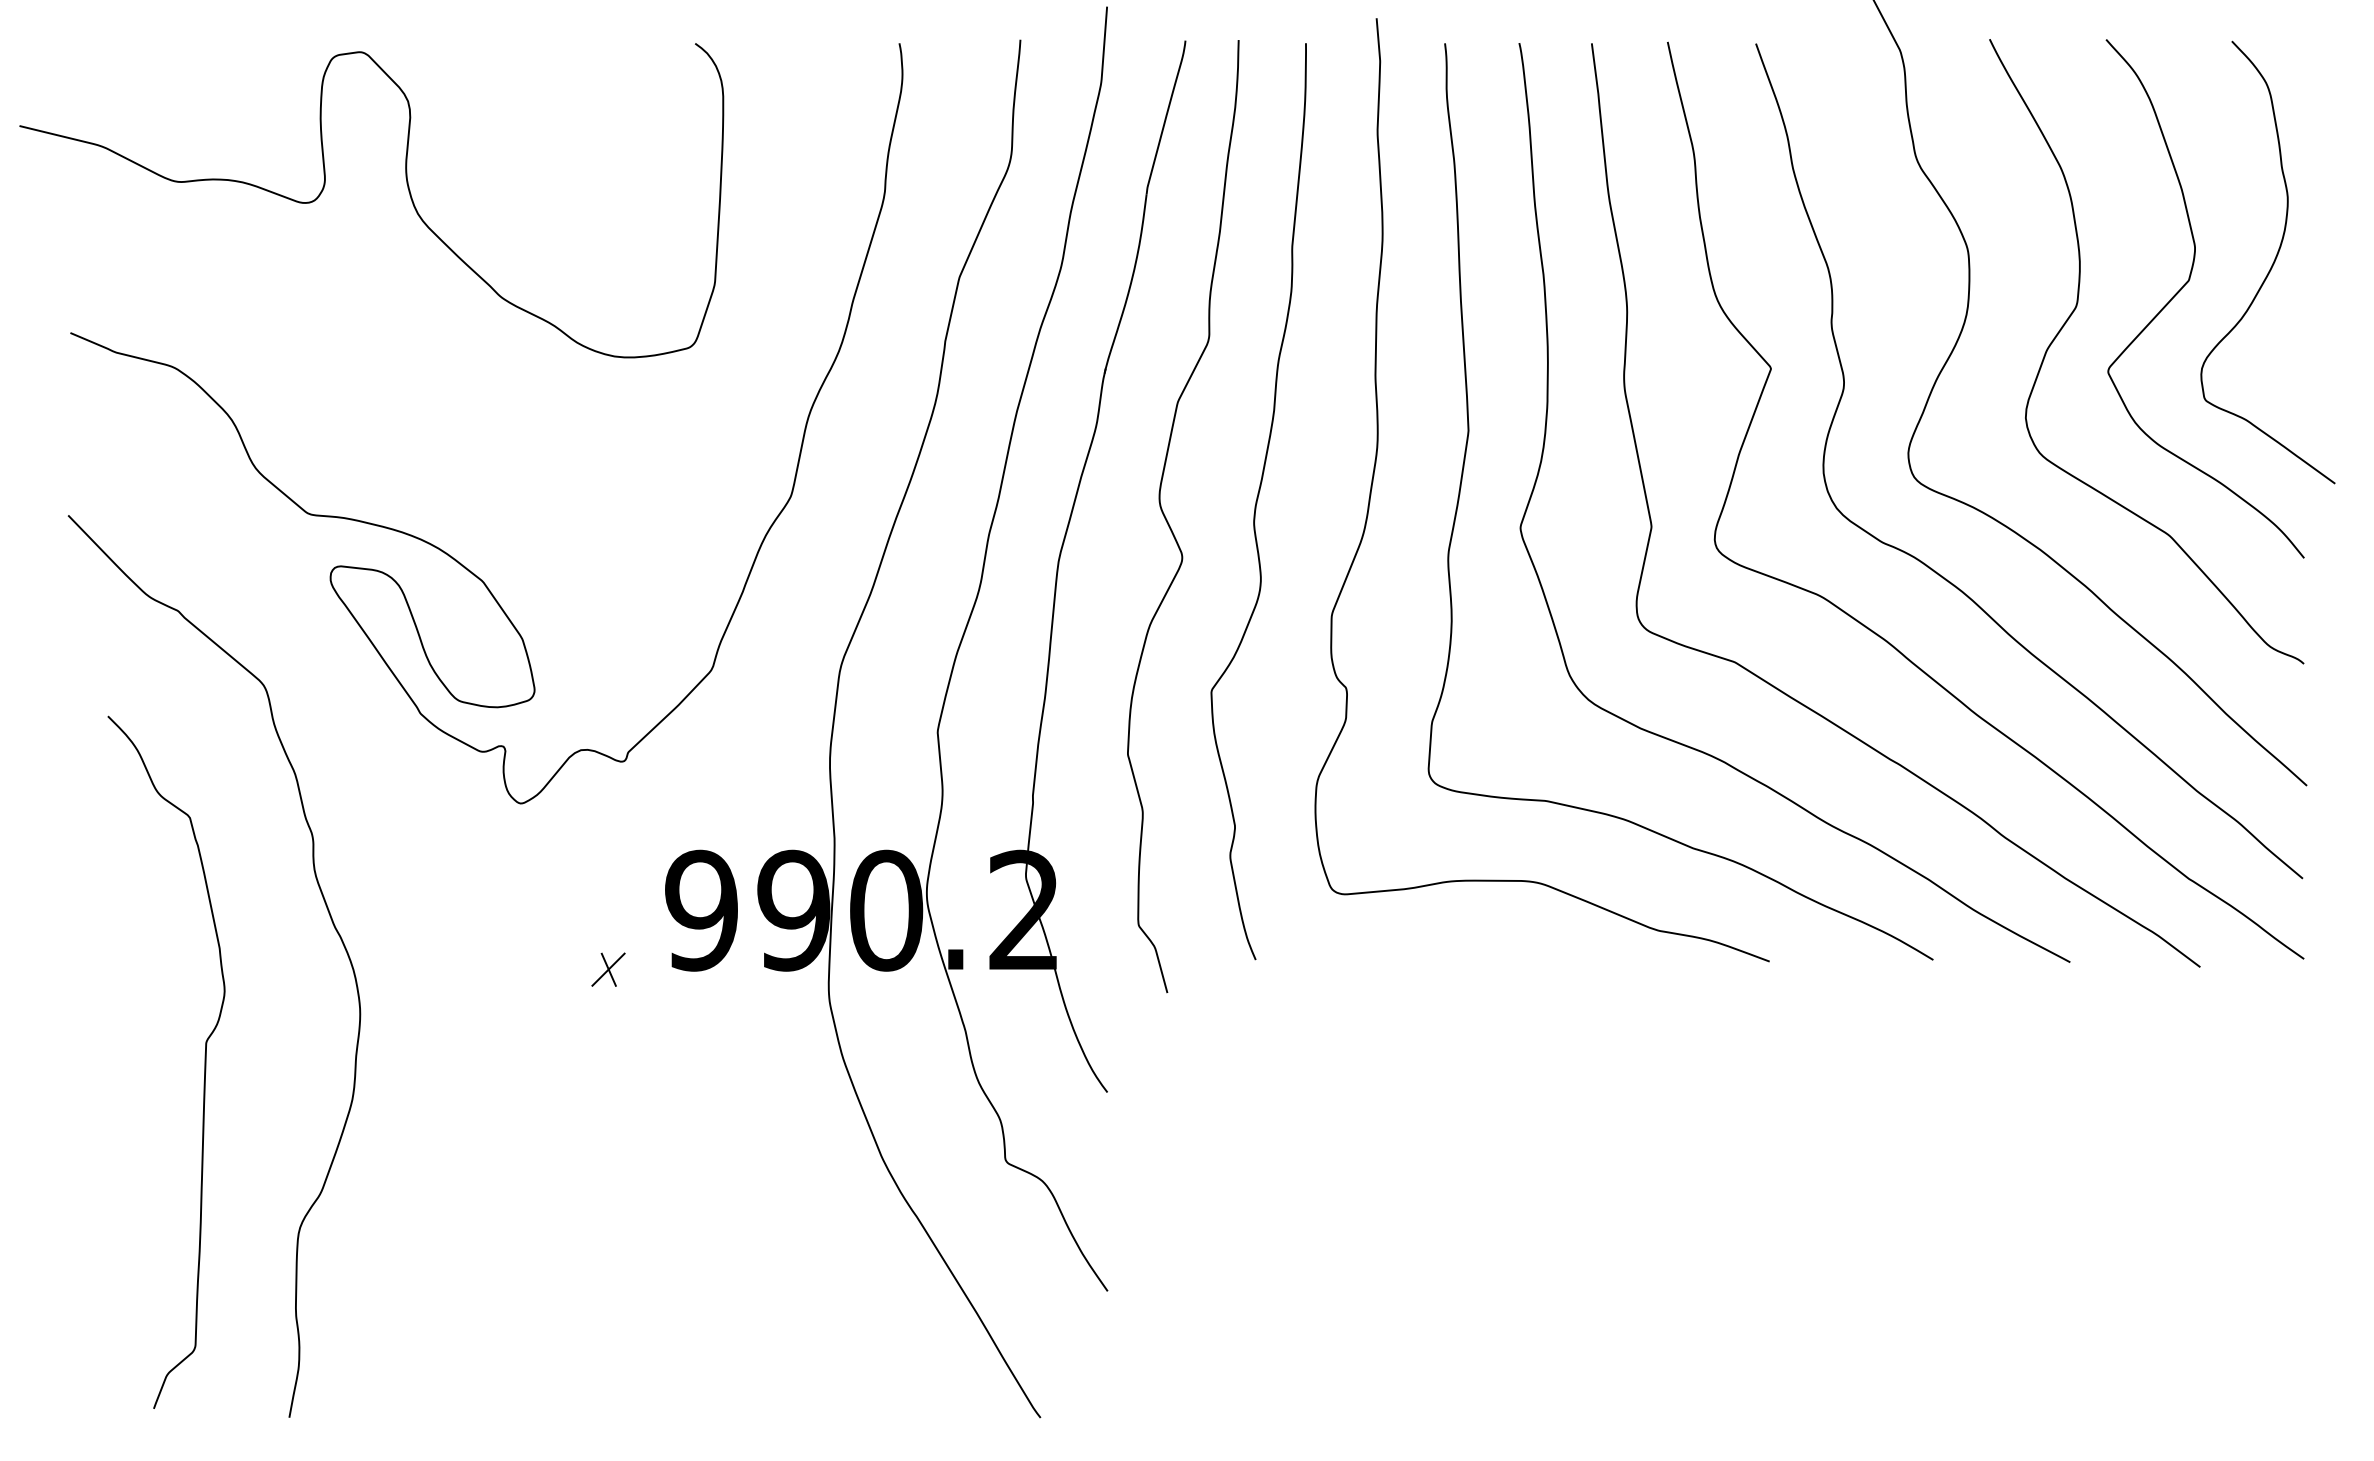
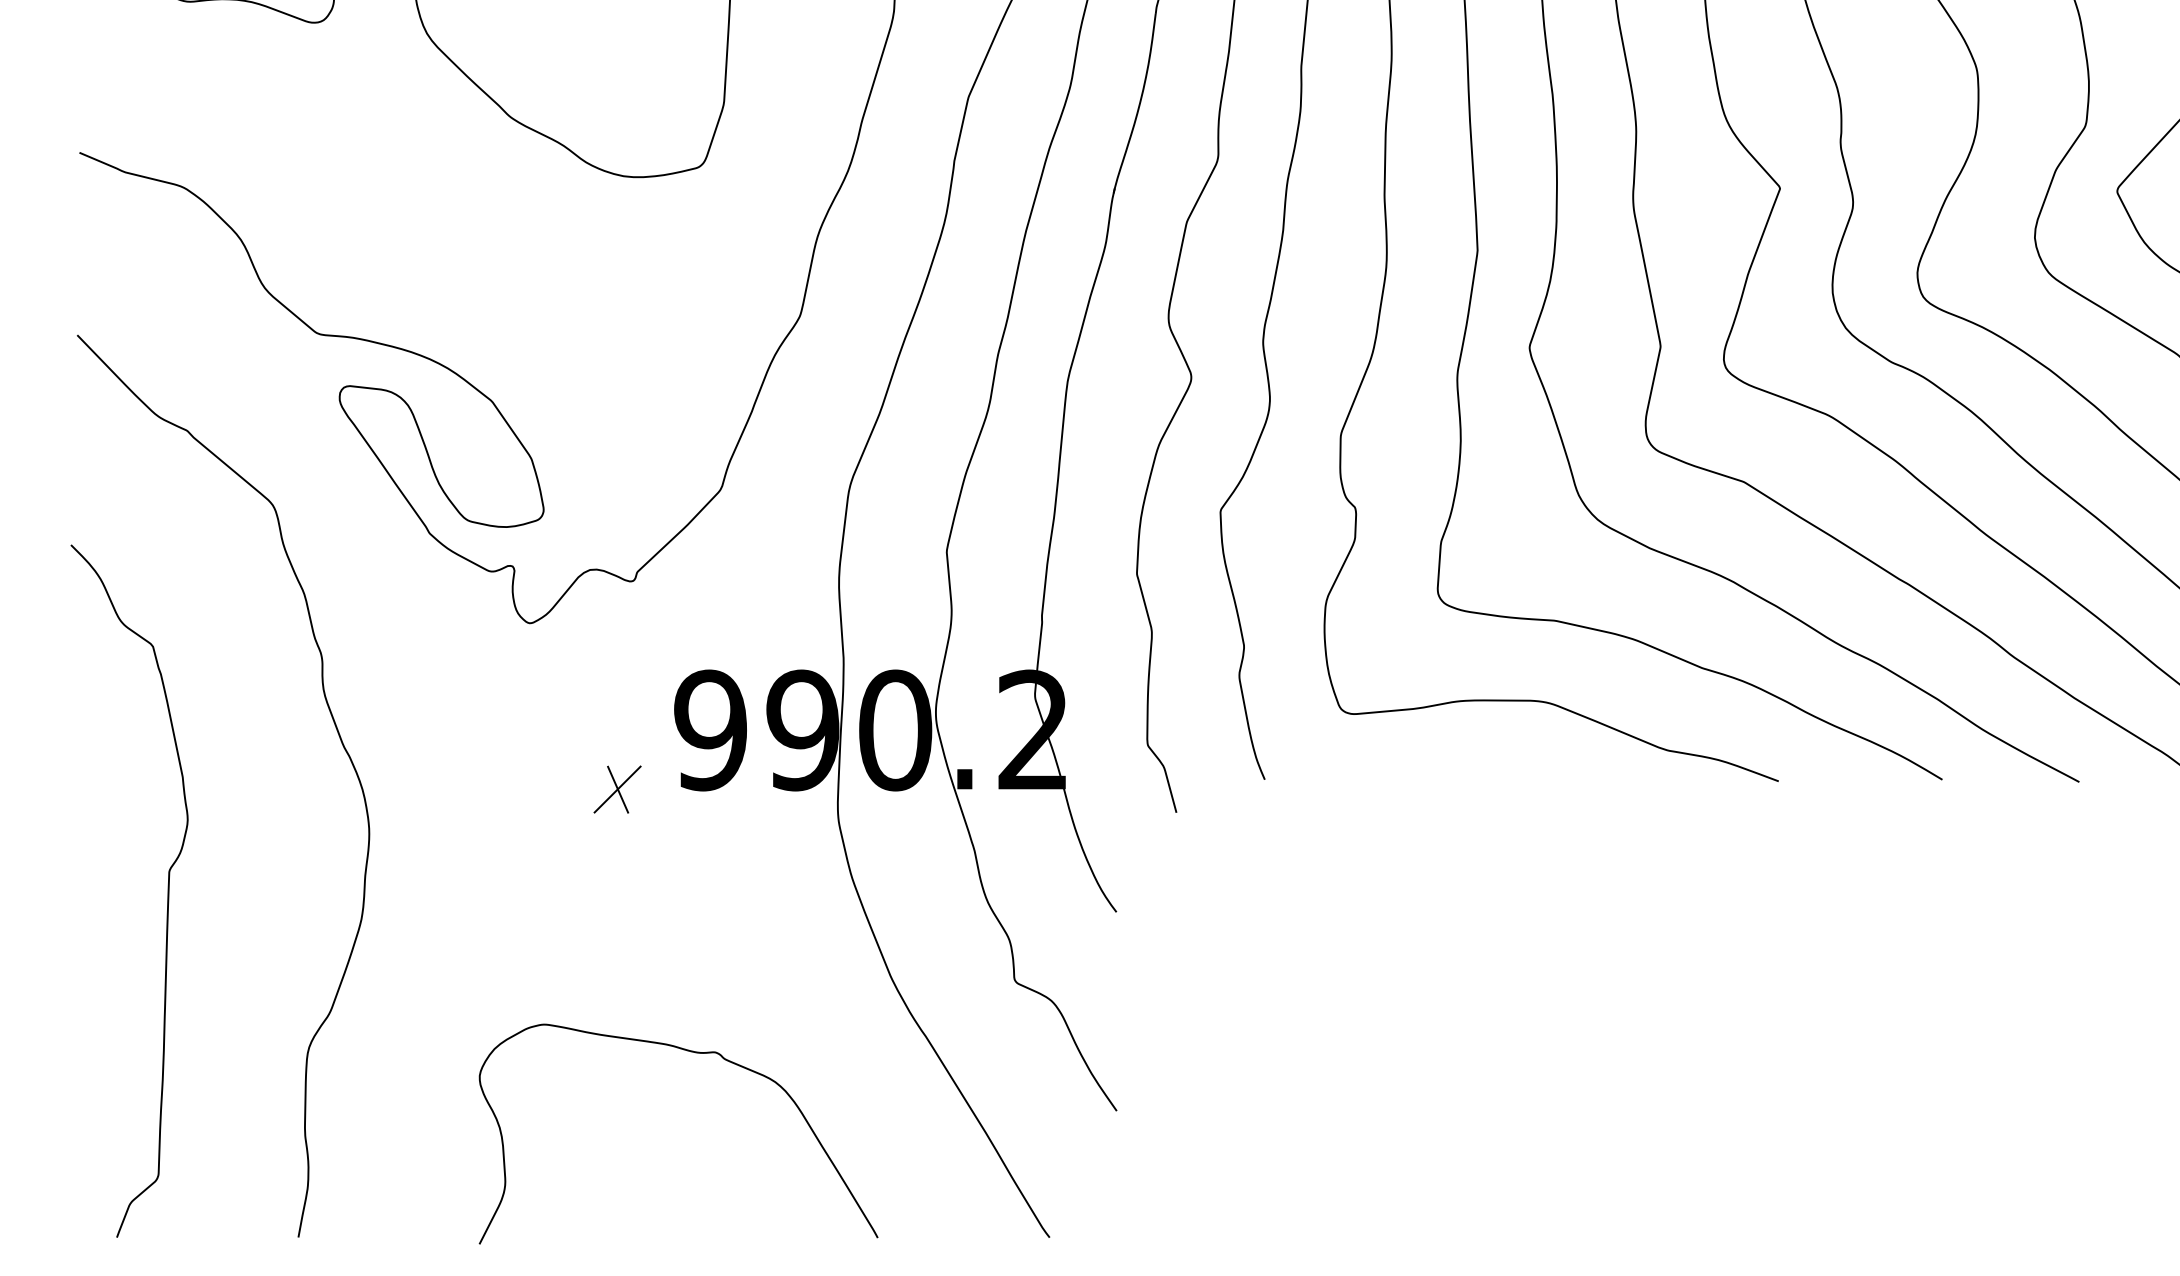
part: (608, 969) -> (617, 789), size x1.43
curve: (204, 1061) -> (167, 890), moved
curve: (685, 1233) -> (694, 1053), added

